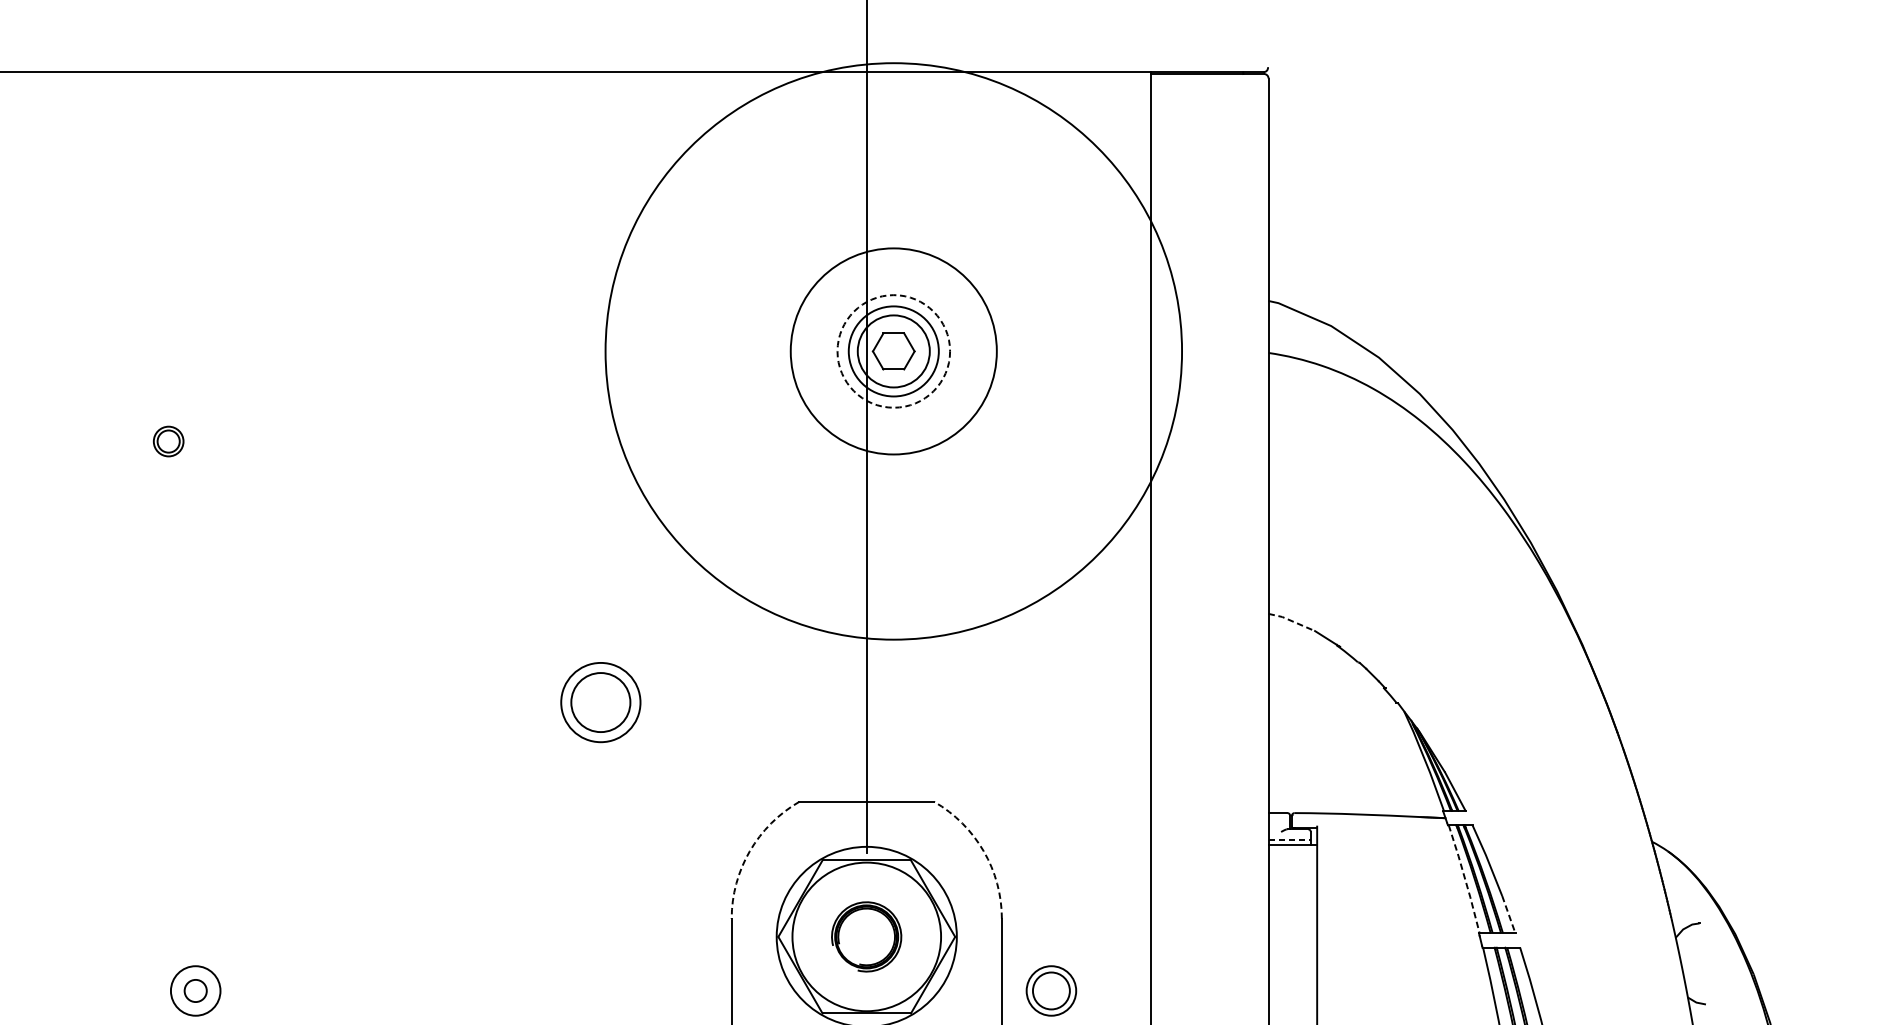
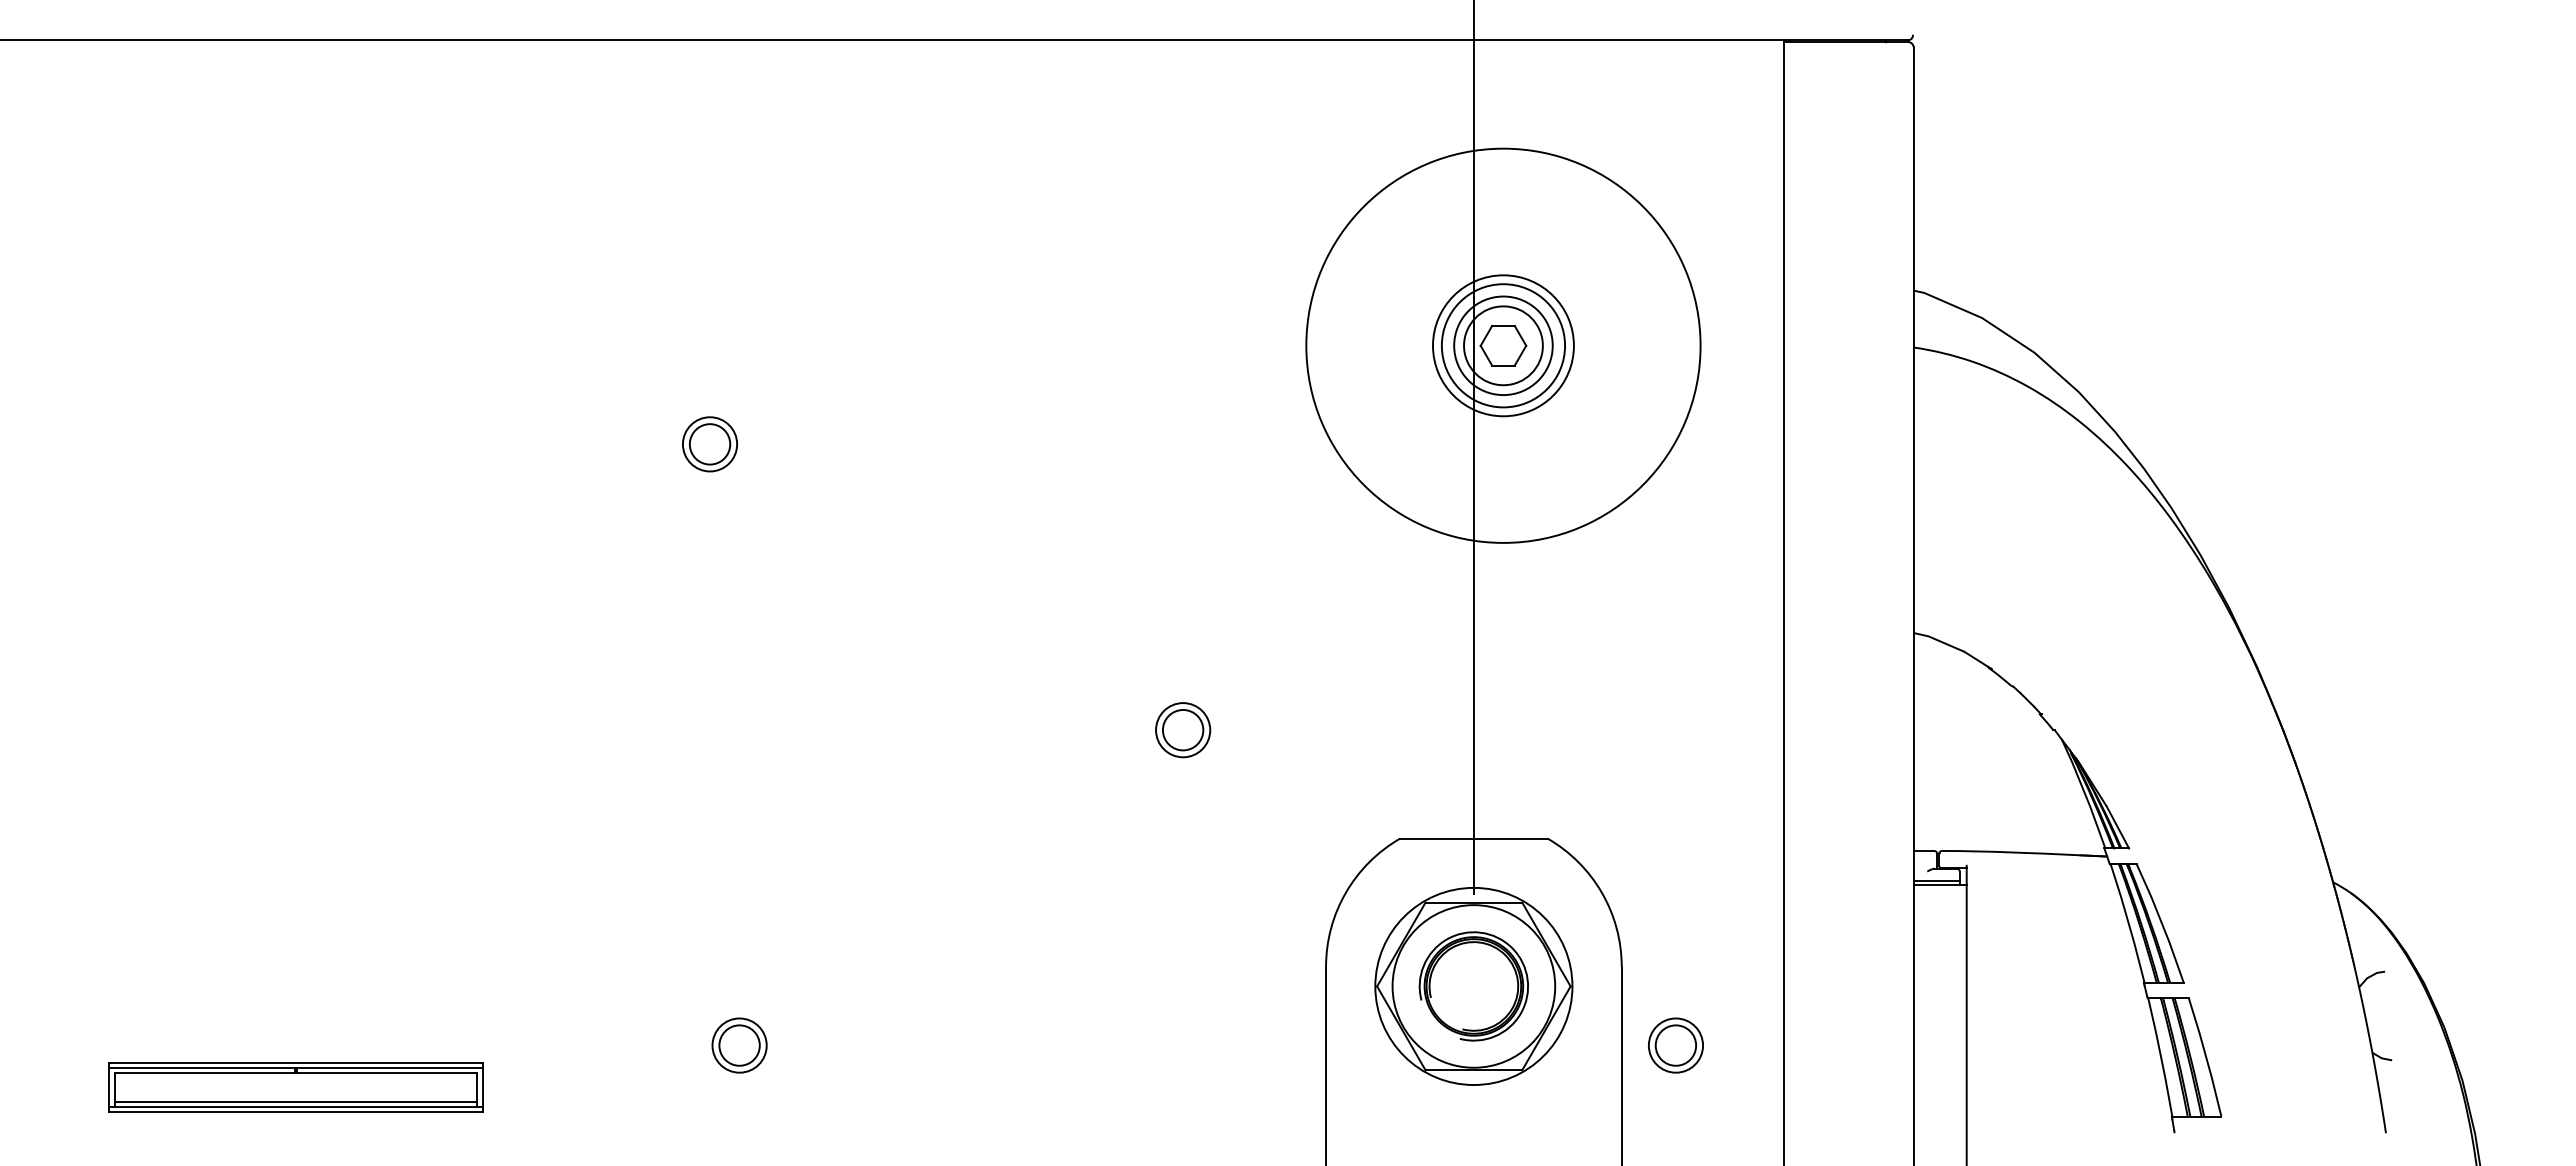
circle: (892, 351) -> (1502, 345), size x0.62
circle: (893, 351) -> (1503, 345), dashed -> solid
circle: (893, 351) -> (1503, 345), size x0.62
part: (168, 441) -> (709, 444), size x1.67
line: (1291, 620) -> (1938, 640), dashed -> solid
part: (601, 703) -> (1183, 730), size x0.62
line: (1290, 840) -> (1937, 880), dashed -> solid
arc: (749, 851) -> (1345, 892), dashed -> solid
arc: (983, 851) -> (1601, 892), dashed -> solid
line: (1465, 878) -> (2128, 922), dashed -> solid
line: (1508, 915) -> (2176, 962), dashed -> solid
part: (866, 936) -> (1473, 986), size x1.43
circle: (195, 990) -> (739, 1045), size x1.67

